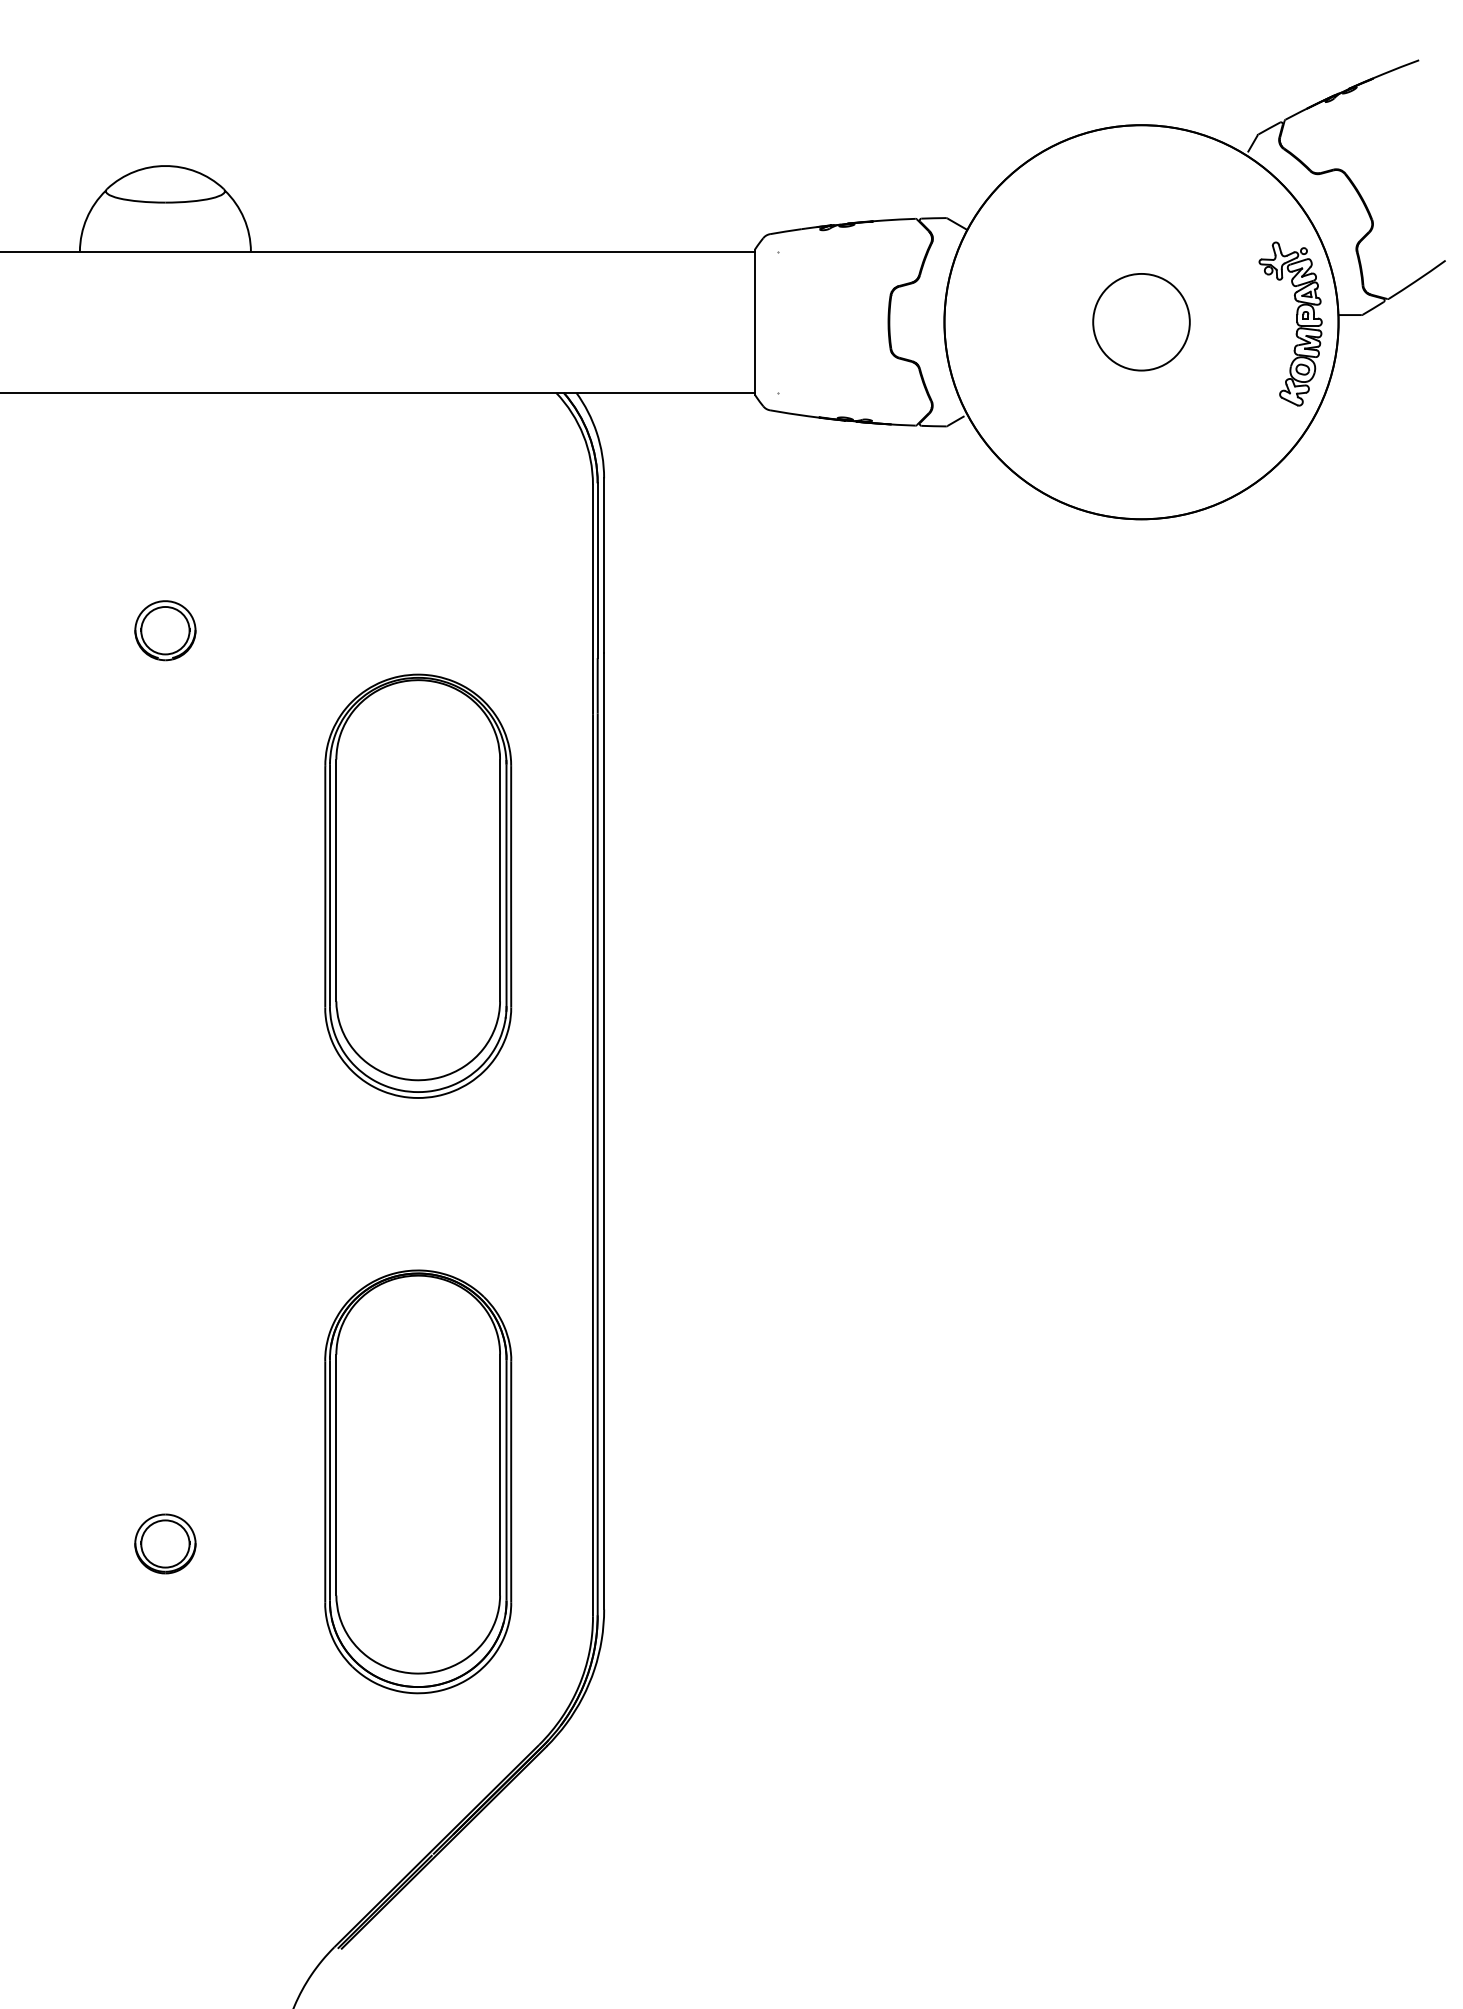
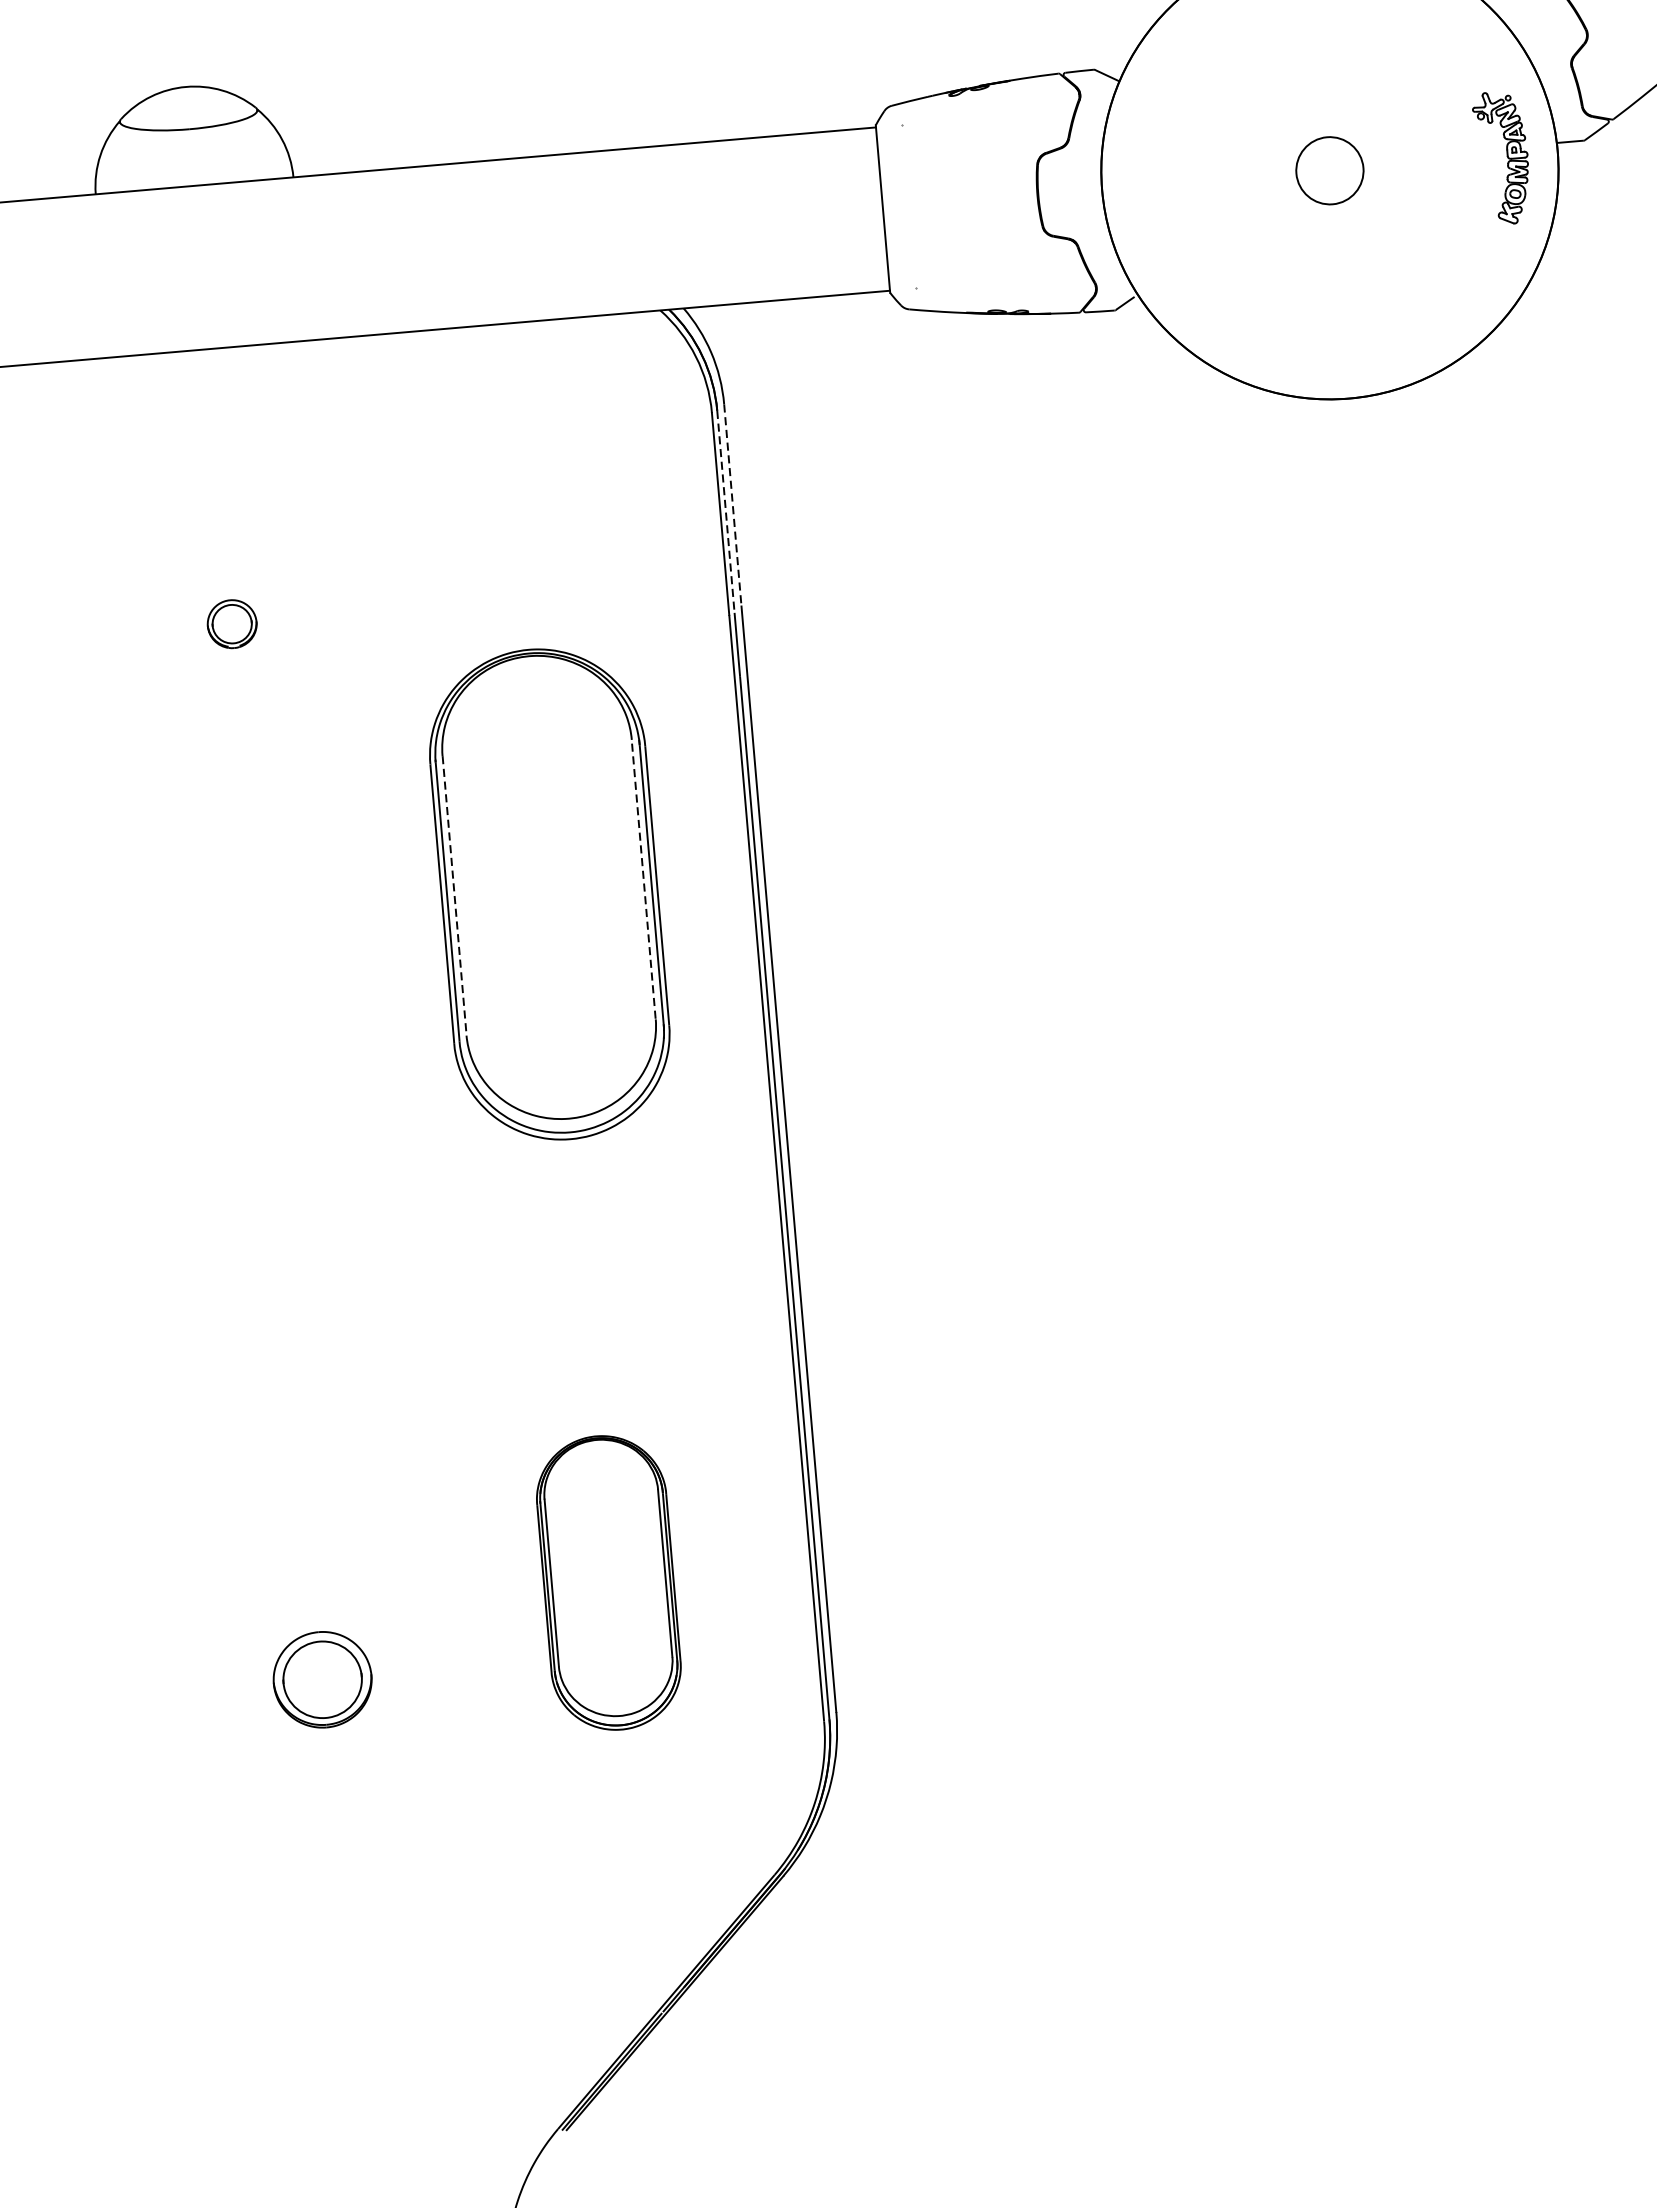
circle: (1141, 321) -> (1329, 169), size x0.6
part: (1290, 323) -> (1502, 157), size x0.7
line: (604, 566) -> (733, 506), solid -> dashed
line: (597, 571) -> (725, 512), solid -> dashed
part: (165, 630) -> (232, 623), size x0.7
line: (336, 880) -> (454, 895), solid -> dashed
line: (500, 880) -> (644, 879), solid -> dashed
part: (418, 1481) -> (609, 1582), size x0.6
part: (165, 1543) -> (322, 1679), size x1.4

